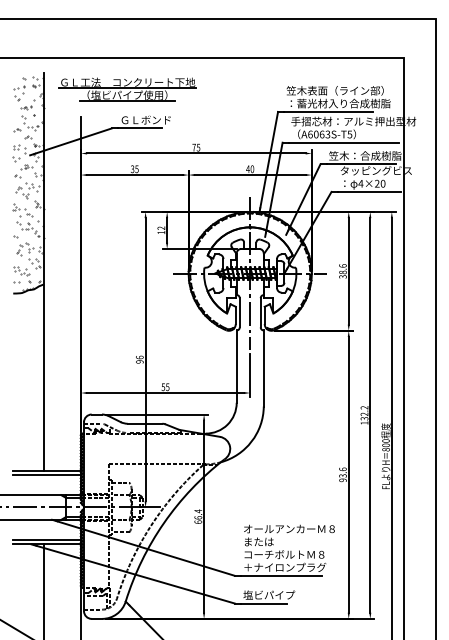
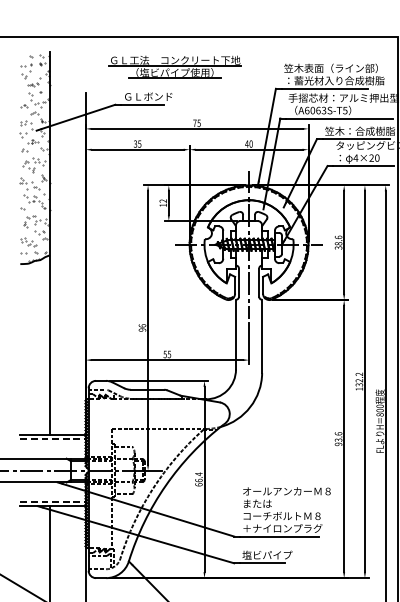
part: (127, 89) -> (174, 67), moved
line: (47, 475) -> (53, 439), solid -> dashed
line: (47, 539) -> (53, 501), solid -> dashed

